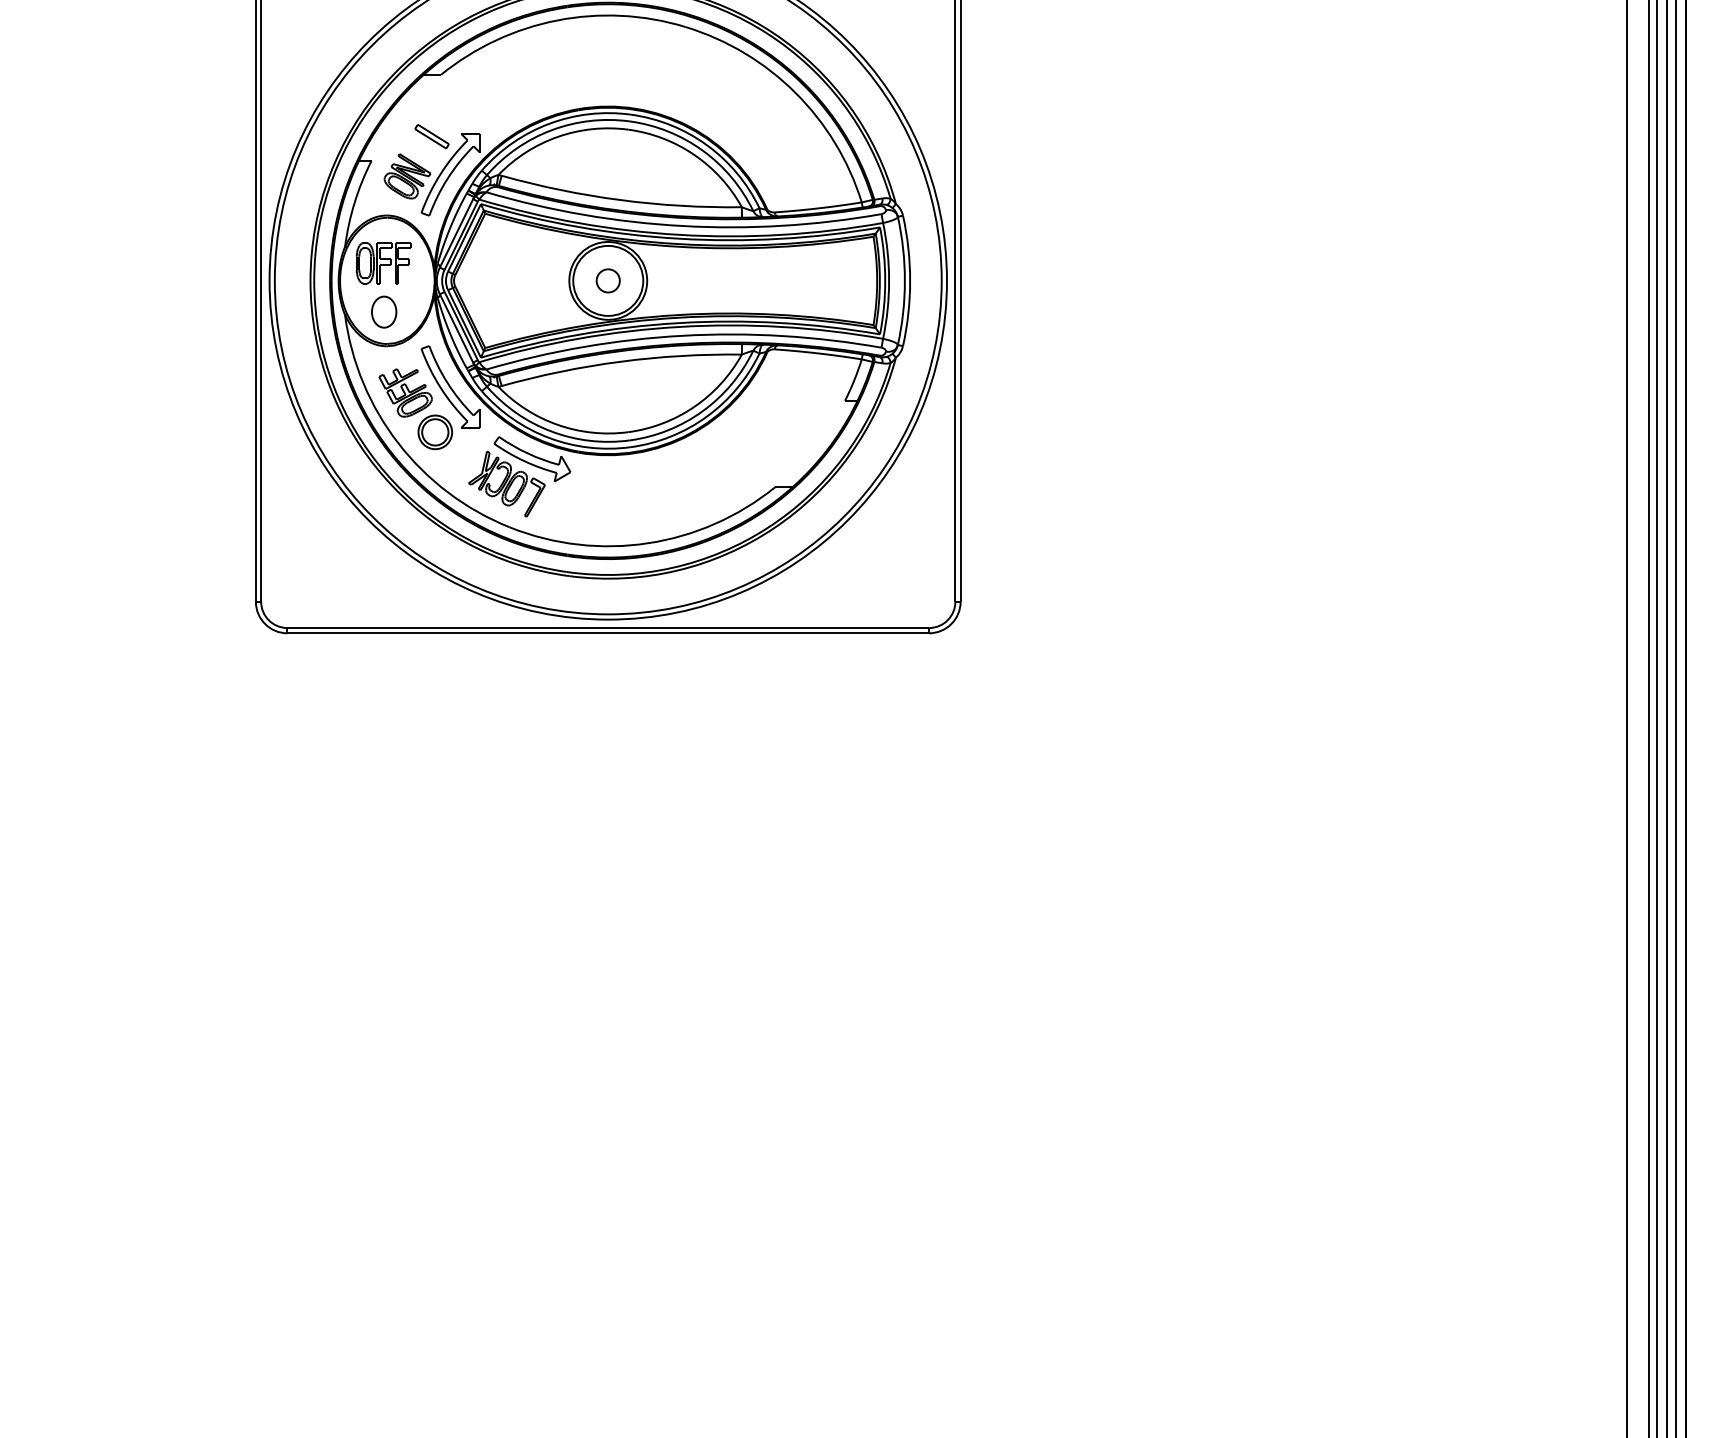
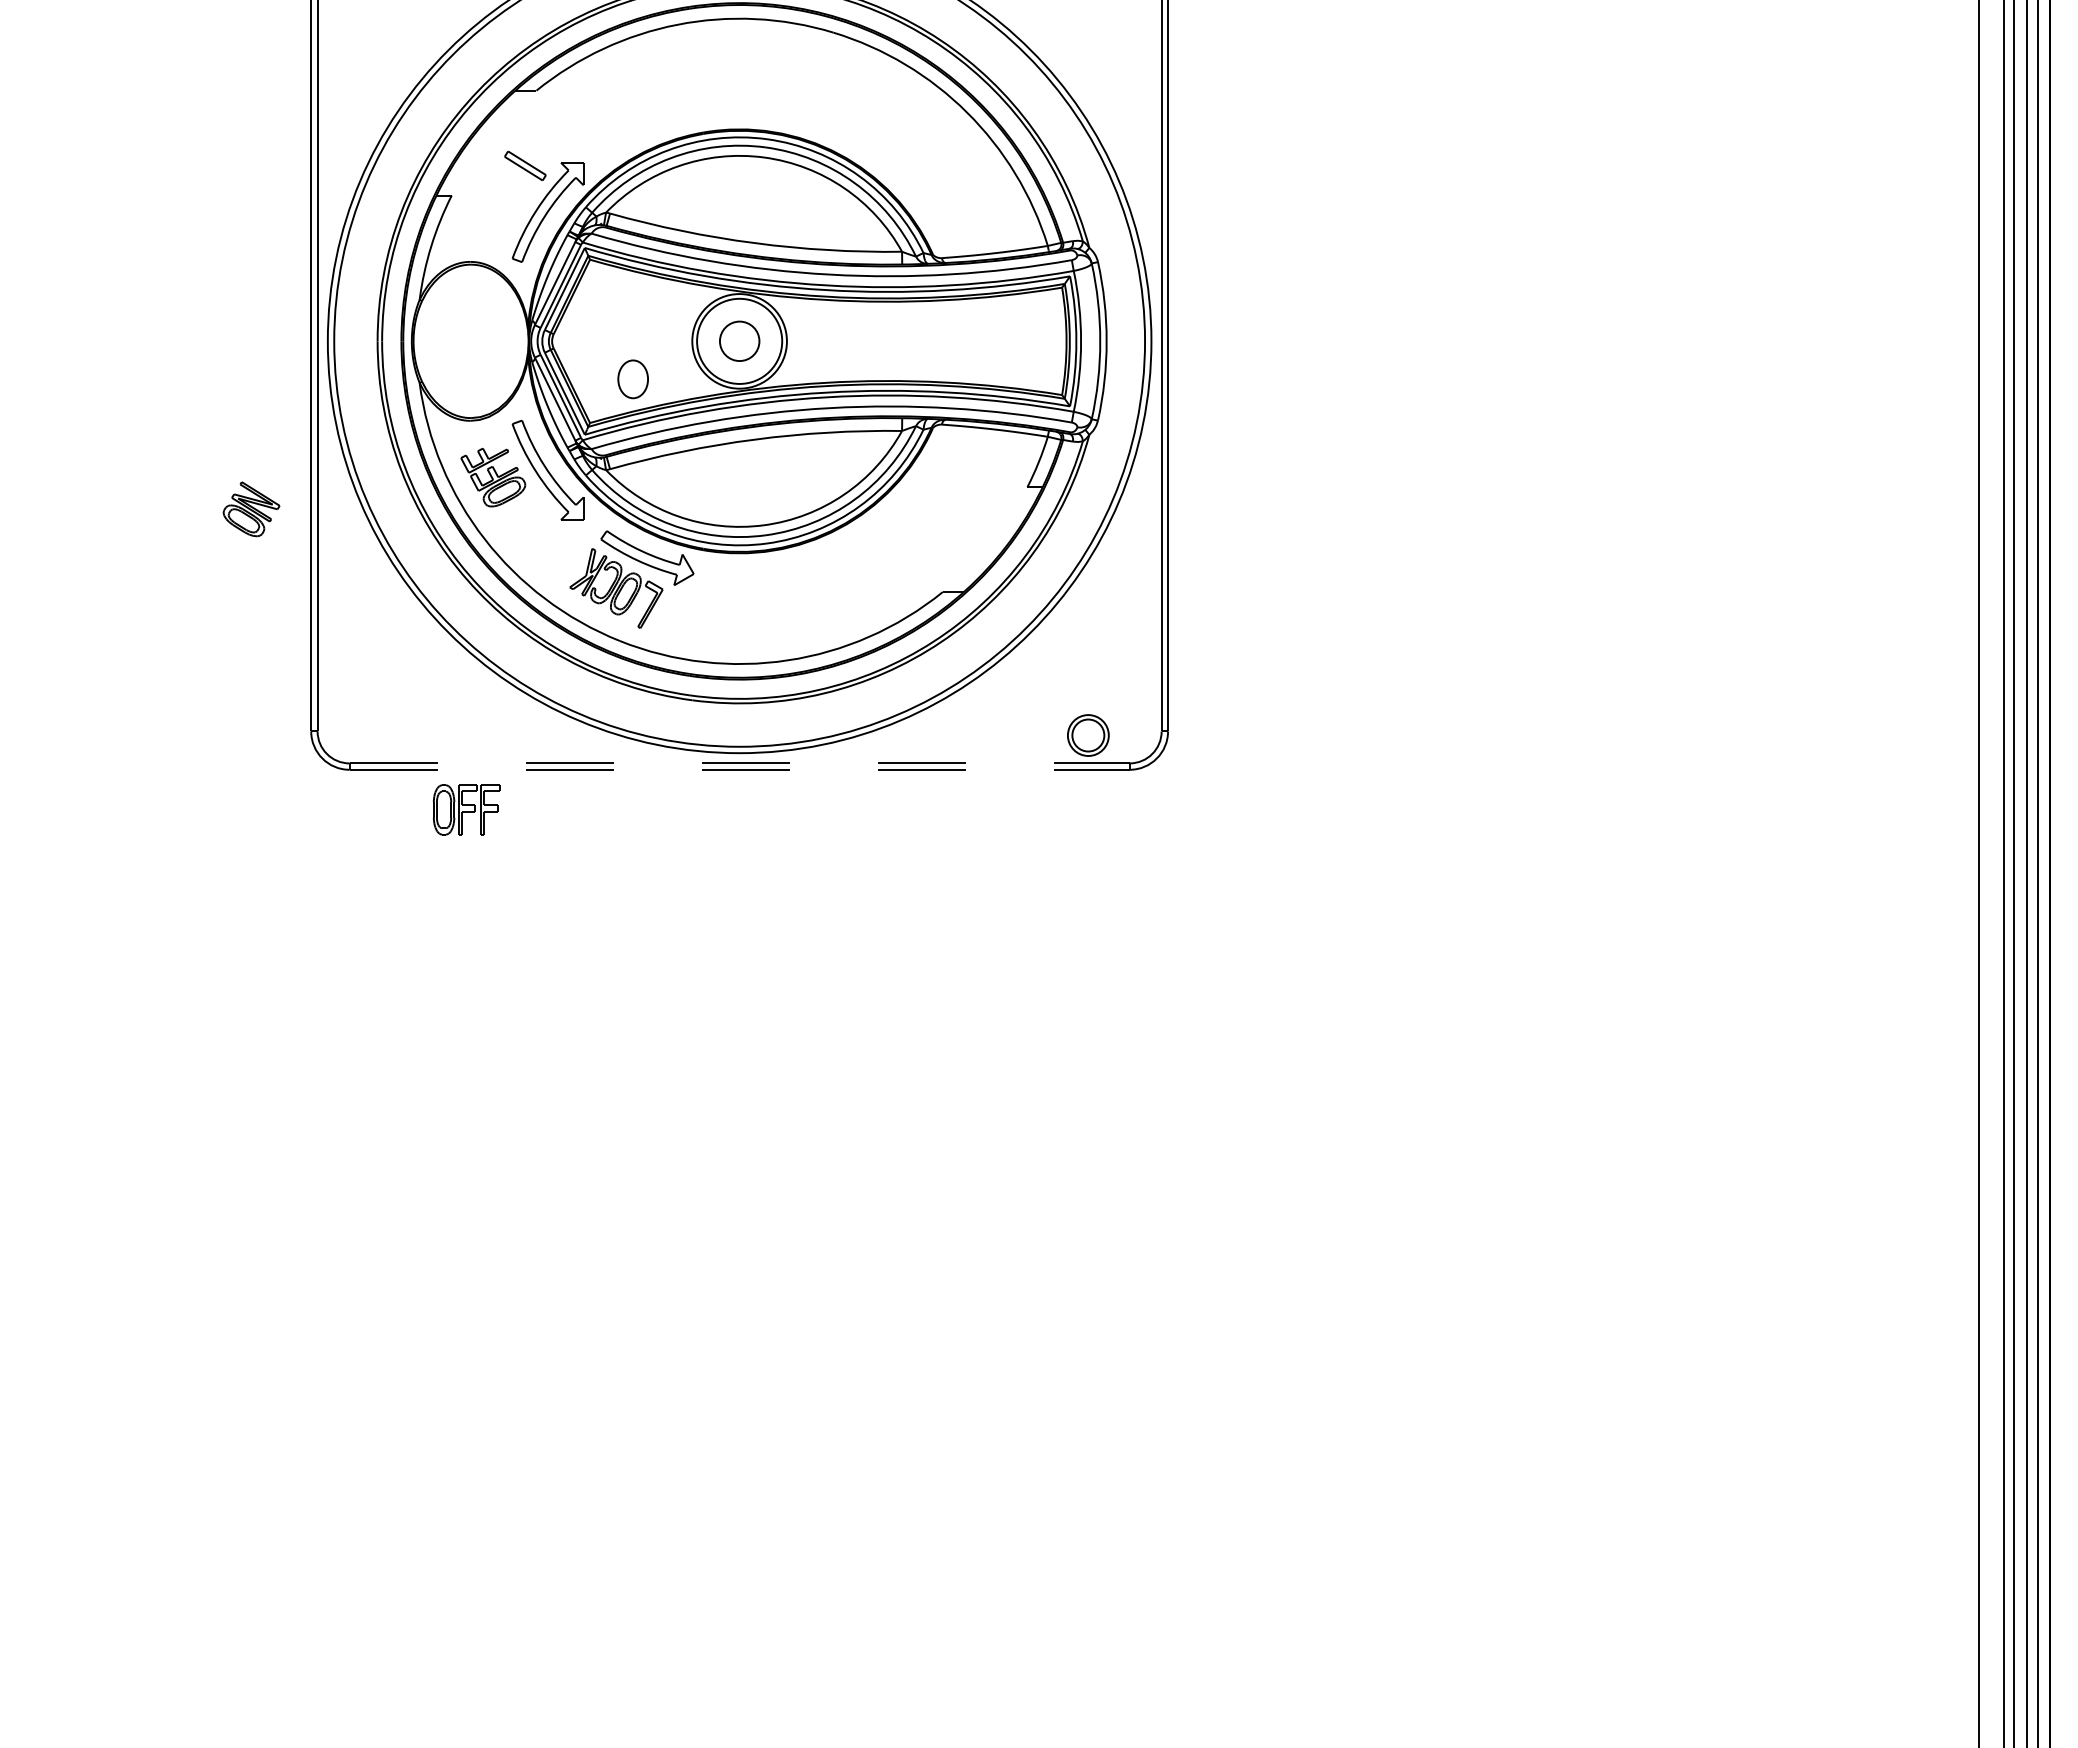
part: (407, 176) -> (251, 509), moved
part: (383, 262) -> (466, 809), moved
part: (608, 281) -> (739, 341), size x1.4
part: (383, 312) -> (632, 379), moved
part: (435, 432) -> (1088, 735), moved
line: (608, 628) -> (740, 763), solid -> dashed
line: (608, 633) -> (740, 769), solid -> dashed

